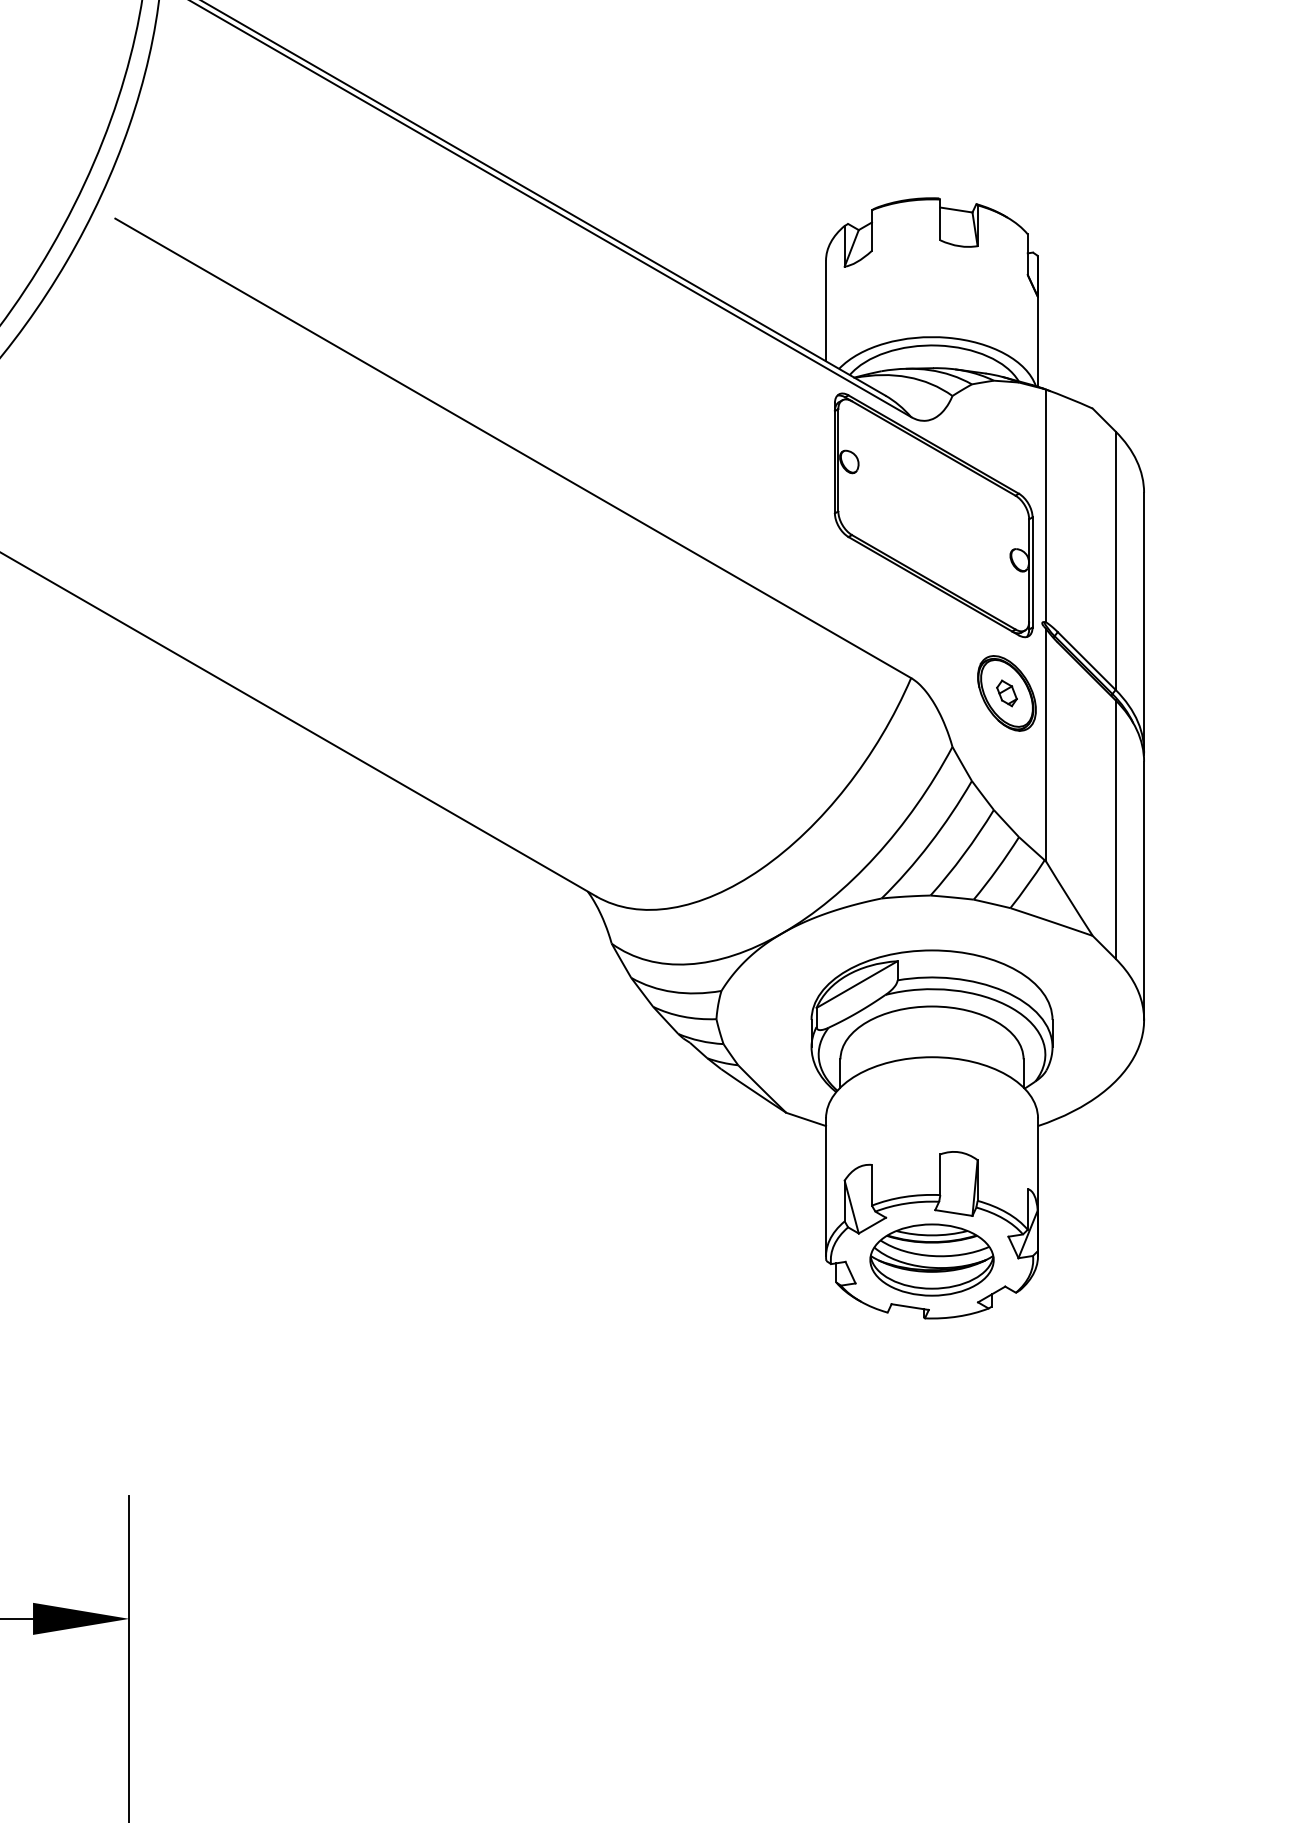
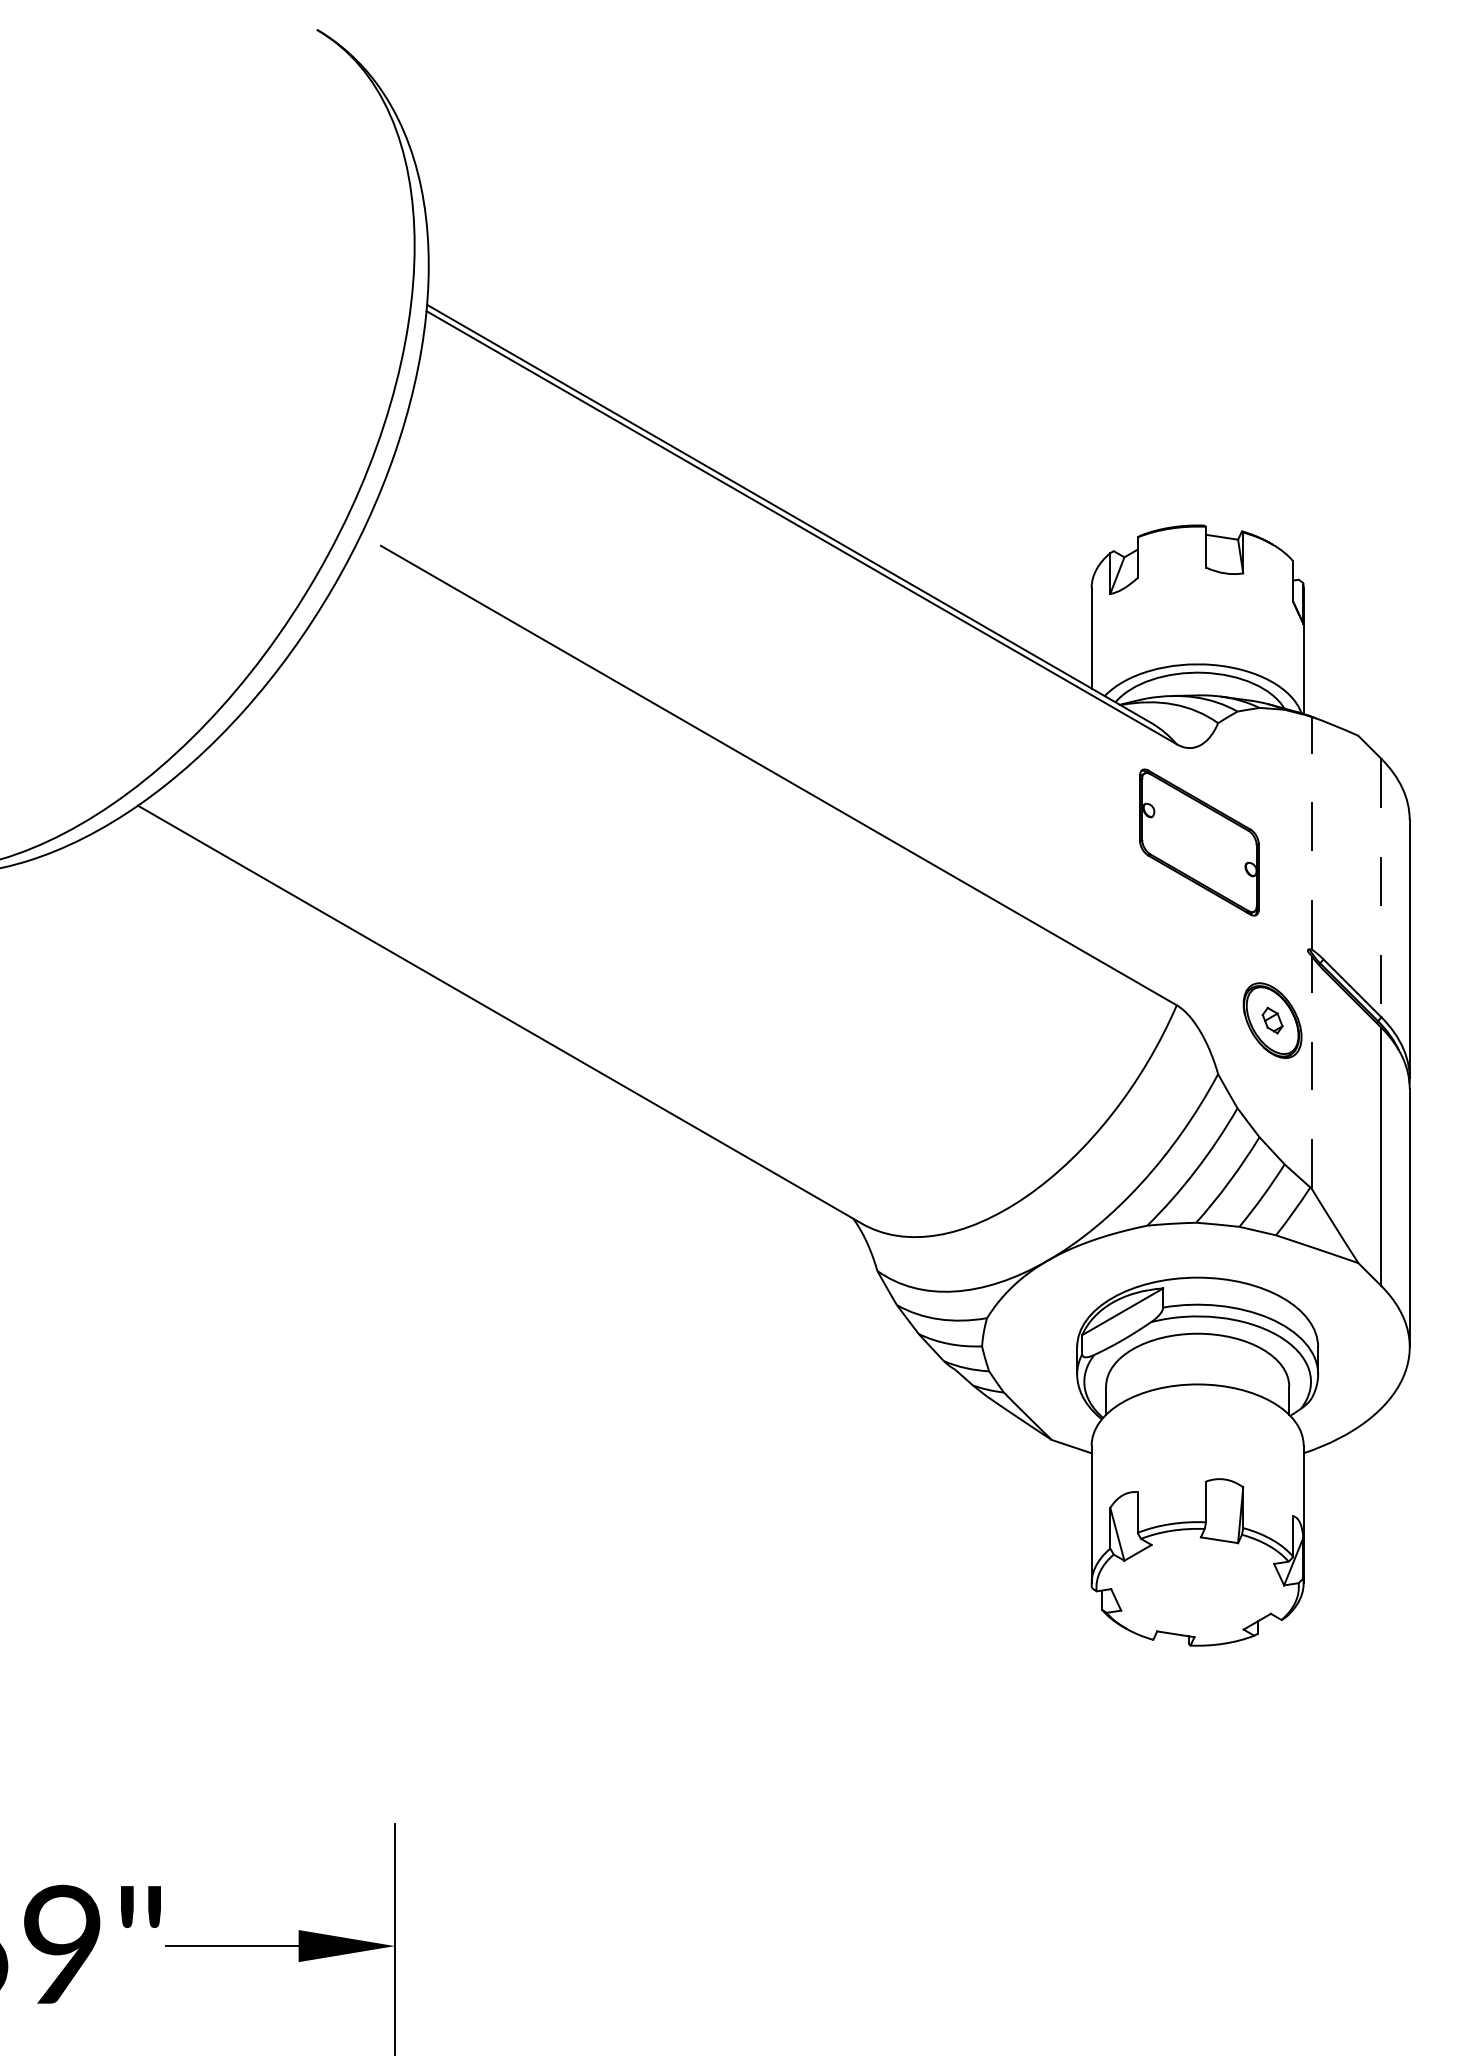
line: (1045, 505) -> (1311, 832), solid -> dashed
part: (933, 515) -> (1199, 842), size x0.6
line: (1115, 561) -> (1381, 888), solid -> dashed
line: (1045, 744) -> (1311, 1071), solid -> dashed
part: (931, 1259) -> (1197, 1586), removed

